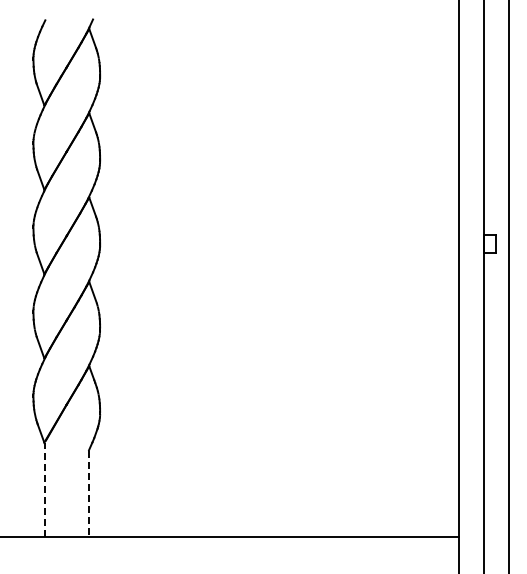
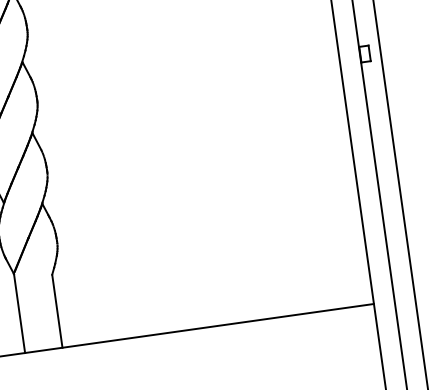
line: (44, 490) -> (19, 313), dashed -> solid
line: (89, 494) -> (57, 311), dashed -> solid

